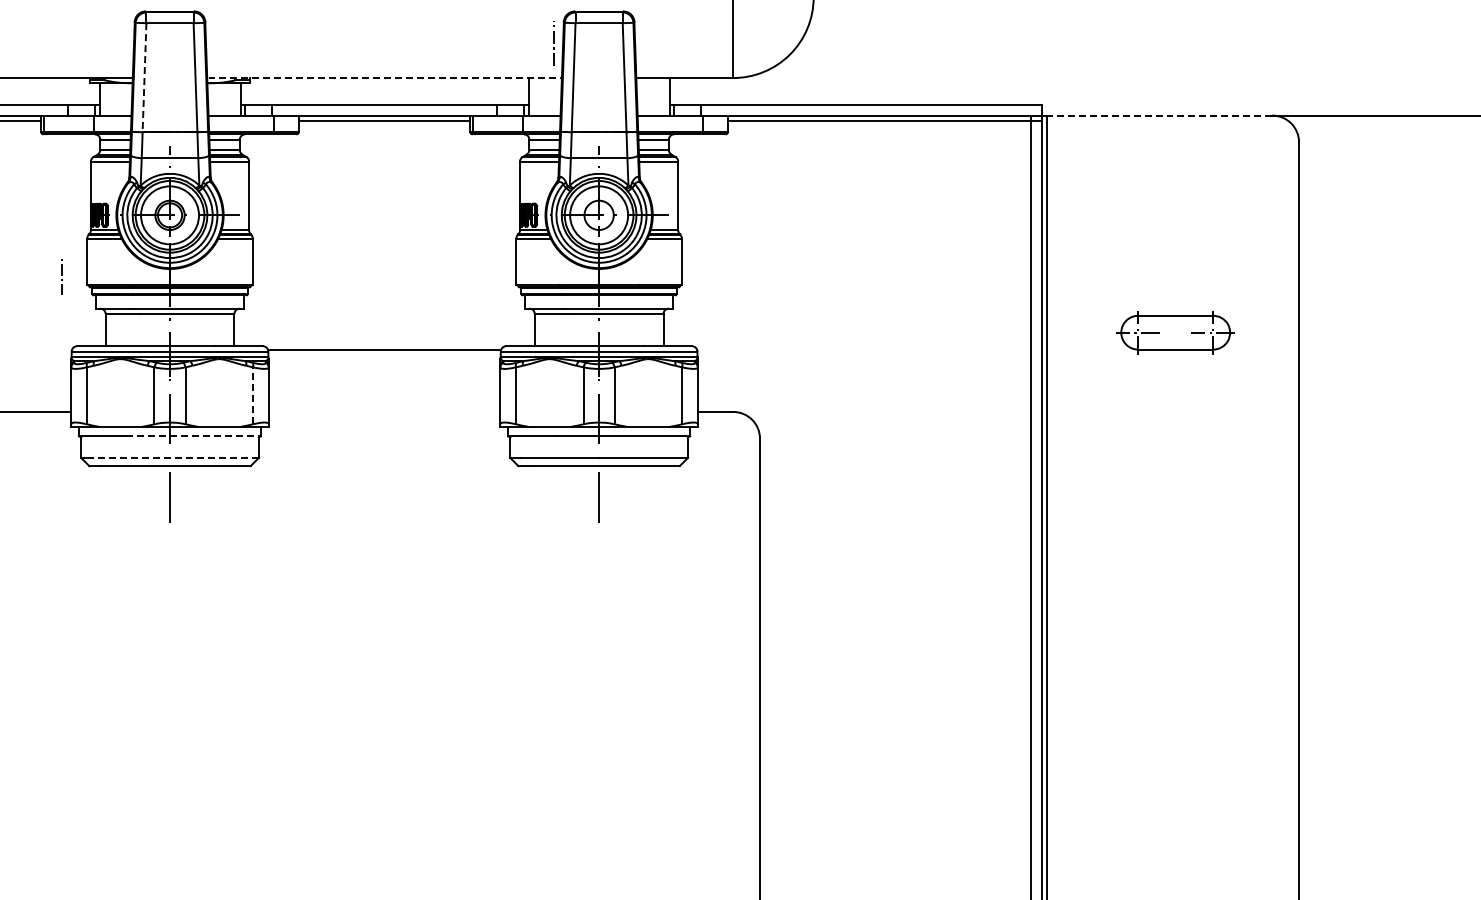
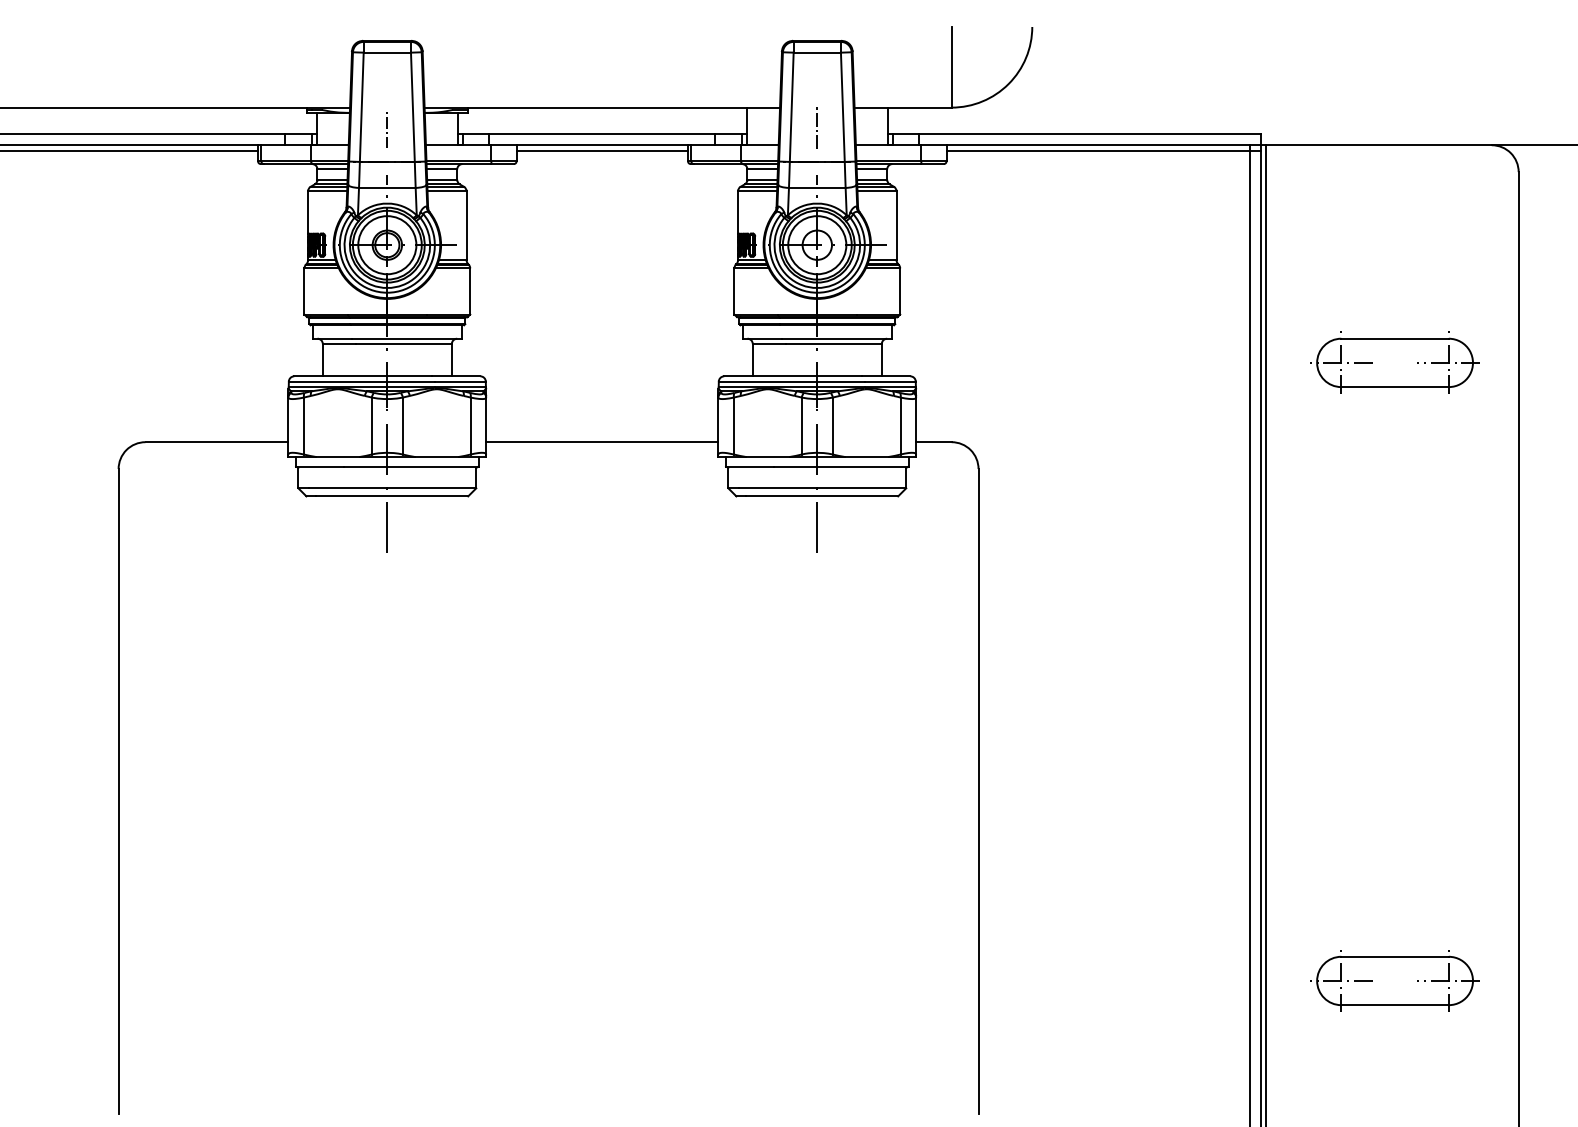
line: (553, 43) -> (816, 126), moved
line: (144, 77) -> (361, 107), dashed -> solid
line: (384, 77) -> (602, 107), dashed -> solid
line: (1159, 115) -> (1378, 145), dashed -> solid
line: (61, 275) -> (386, 128), moved
part: (1175, 332) -> (1394, 362), size x1.43
line: (384, 350) -> (602, 442), moved
line: (253, 395) -> (470, 425), dashed -> solid
line: (194, 436) -> (411, 466), dashed -> solid
line: (175, 458) -> (392, 488), dashed -> solid

